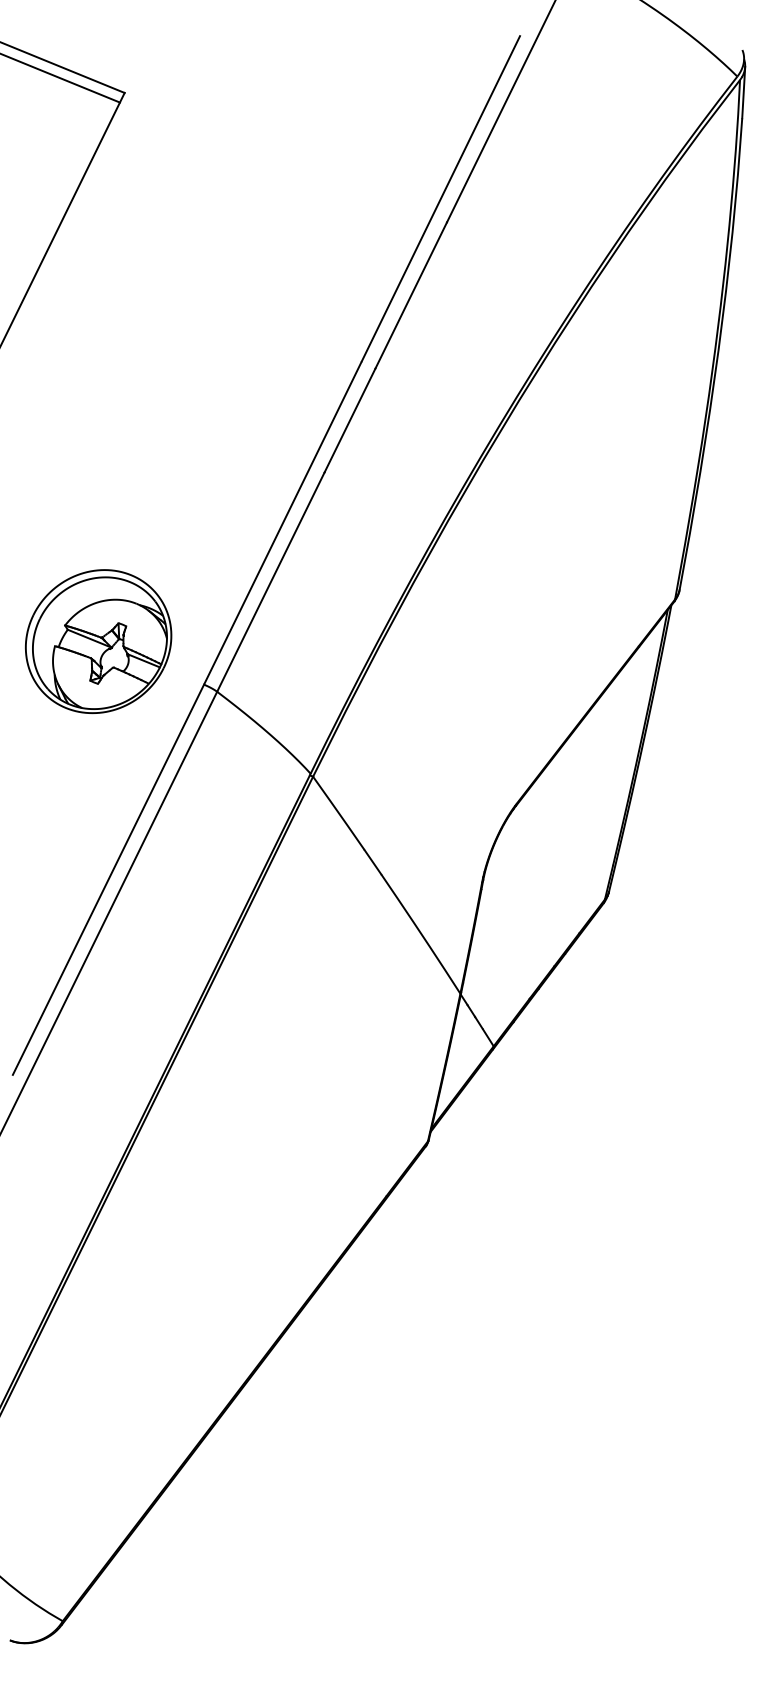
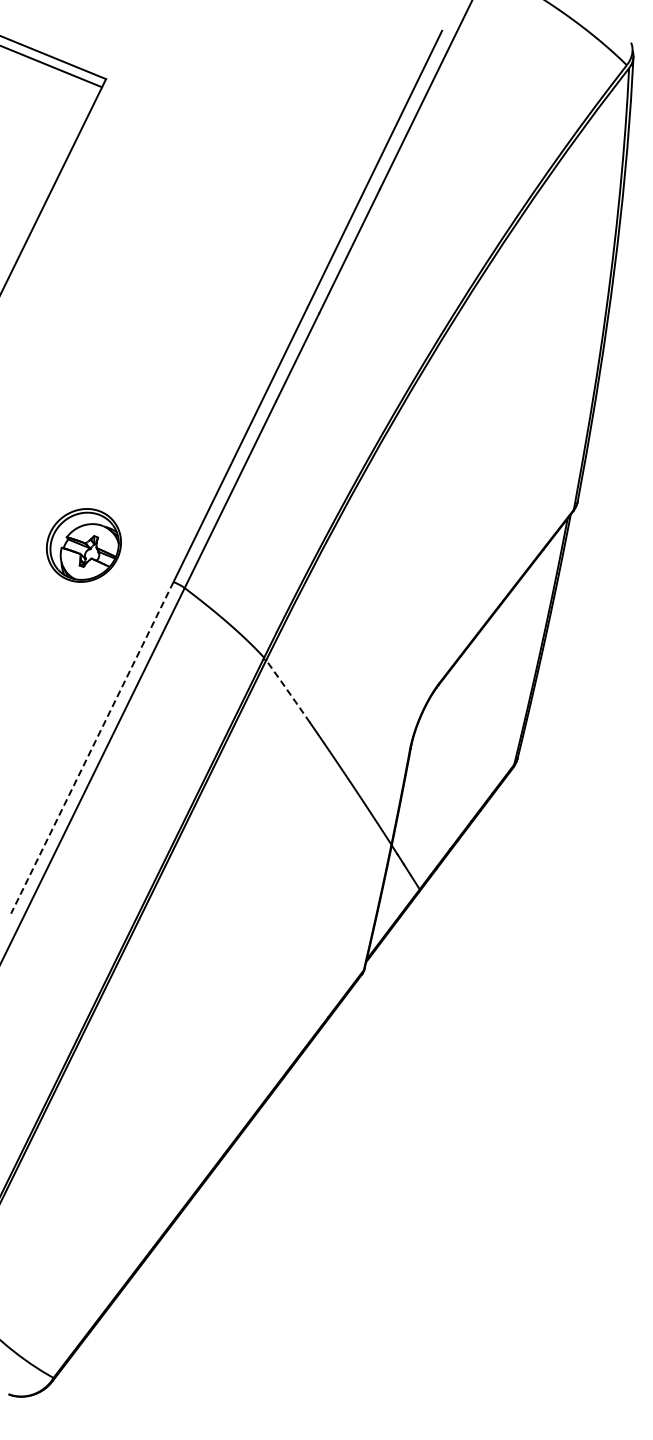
part: (98, 641) -> (83, 545), size x0.6
line: (339, 813) -> (288, 691), solid -> dashed
line: (108, 879) -> (92, 747), solid -> dashed

